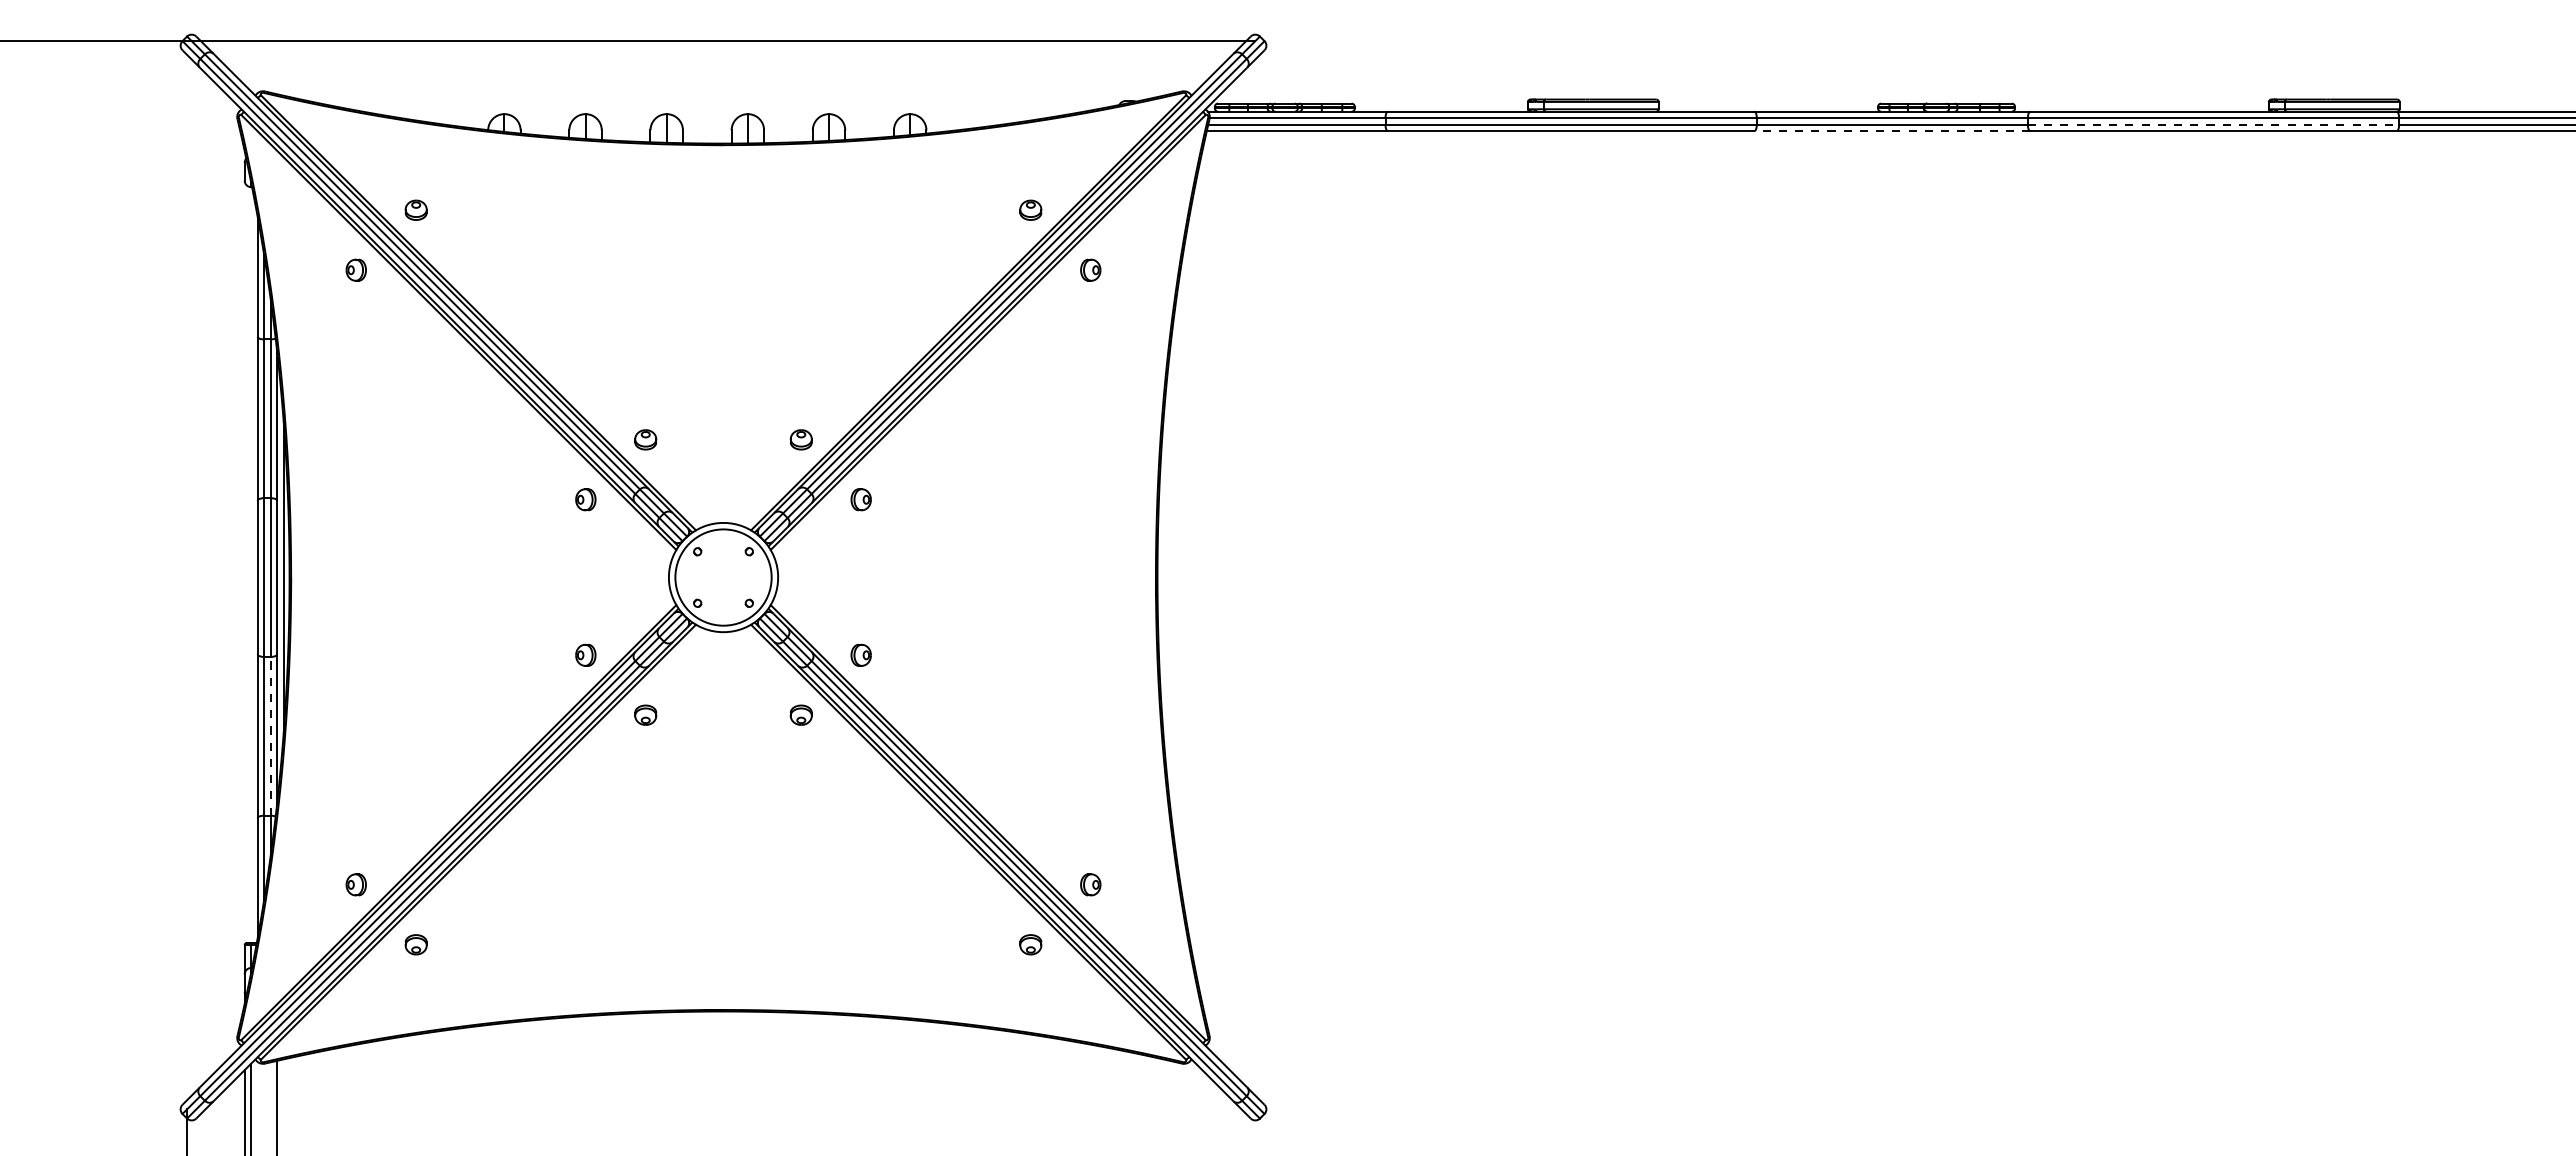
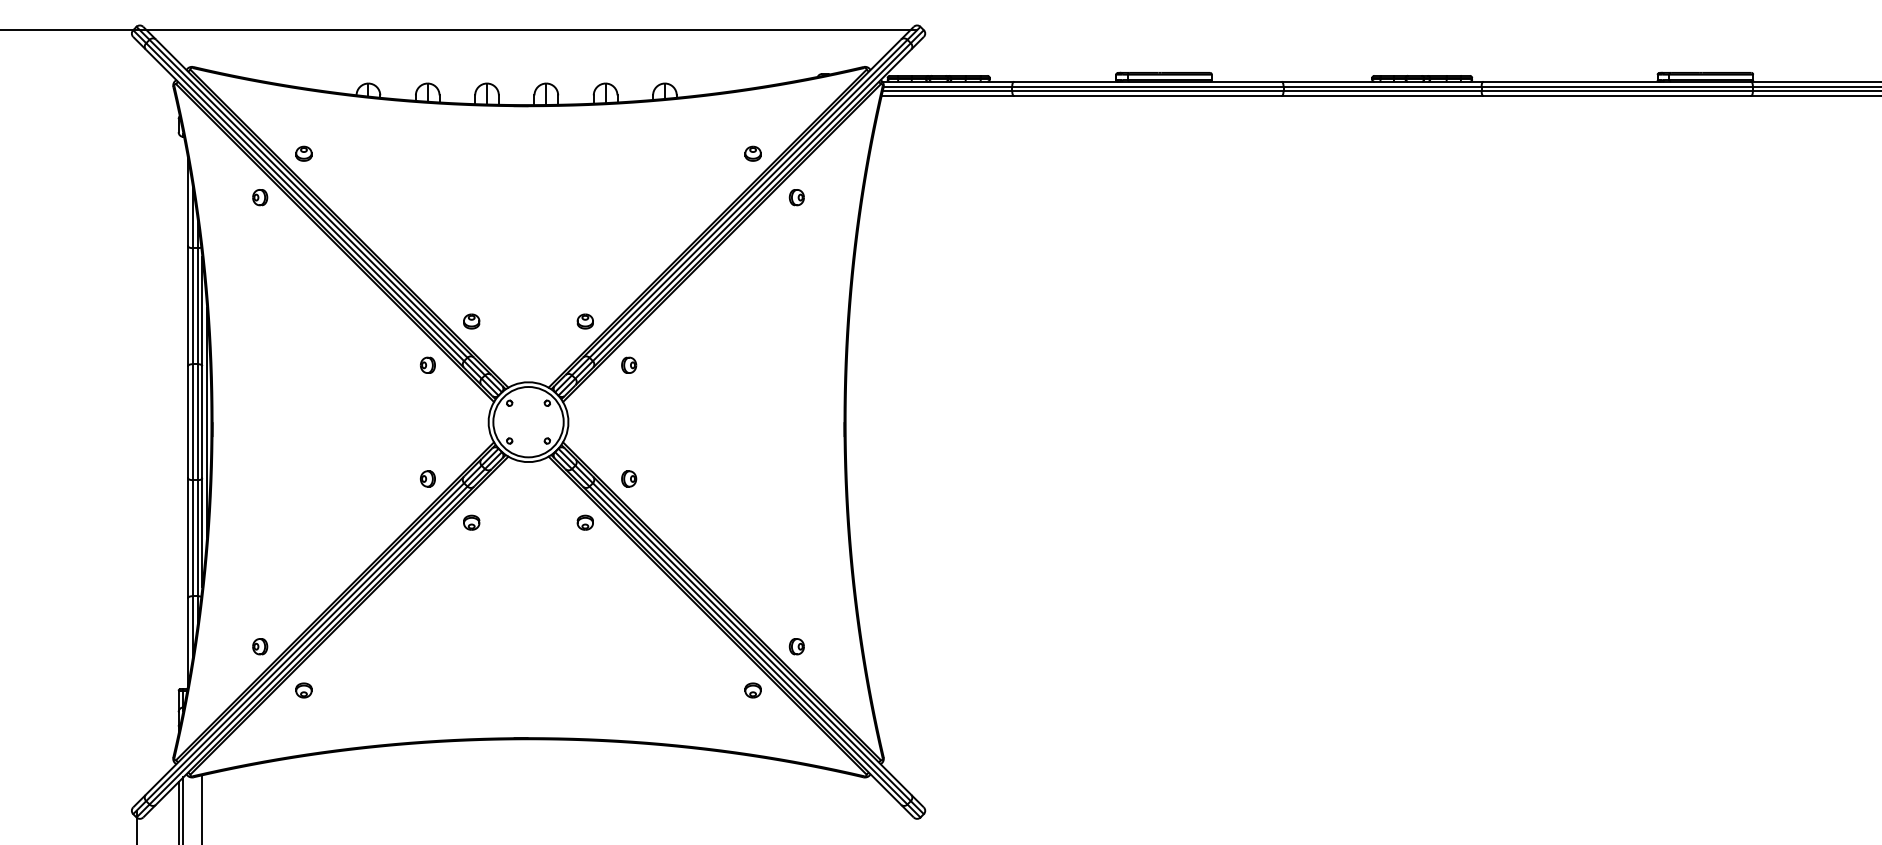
line: (2213, 124) -> (1617, 91), dashed -> solid
line: (1892, 131) -> (1382, 96), dashed -> solid
line: (270, 735) -> (197, 537), dashed -> solid

